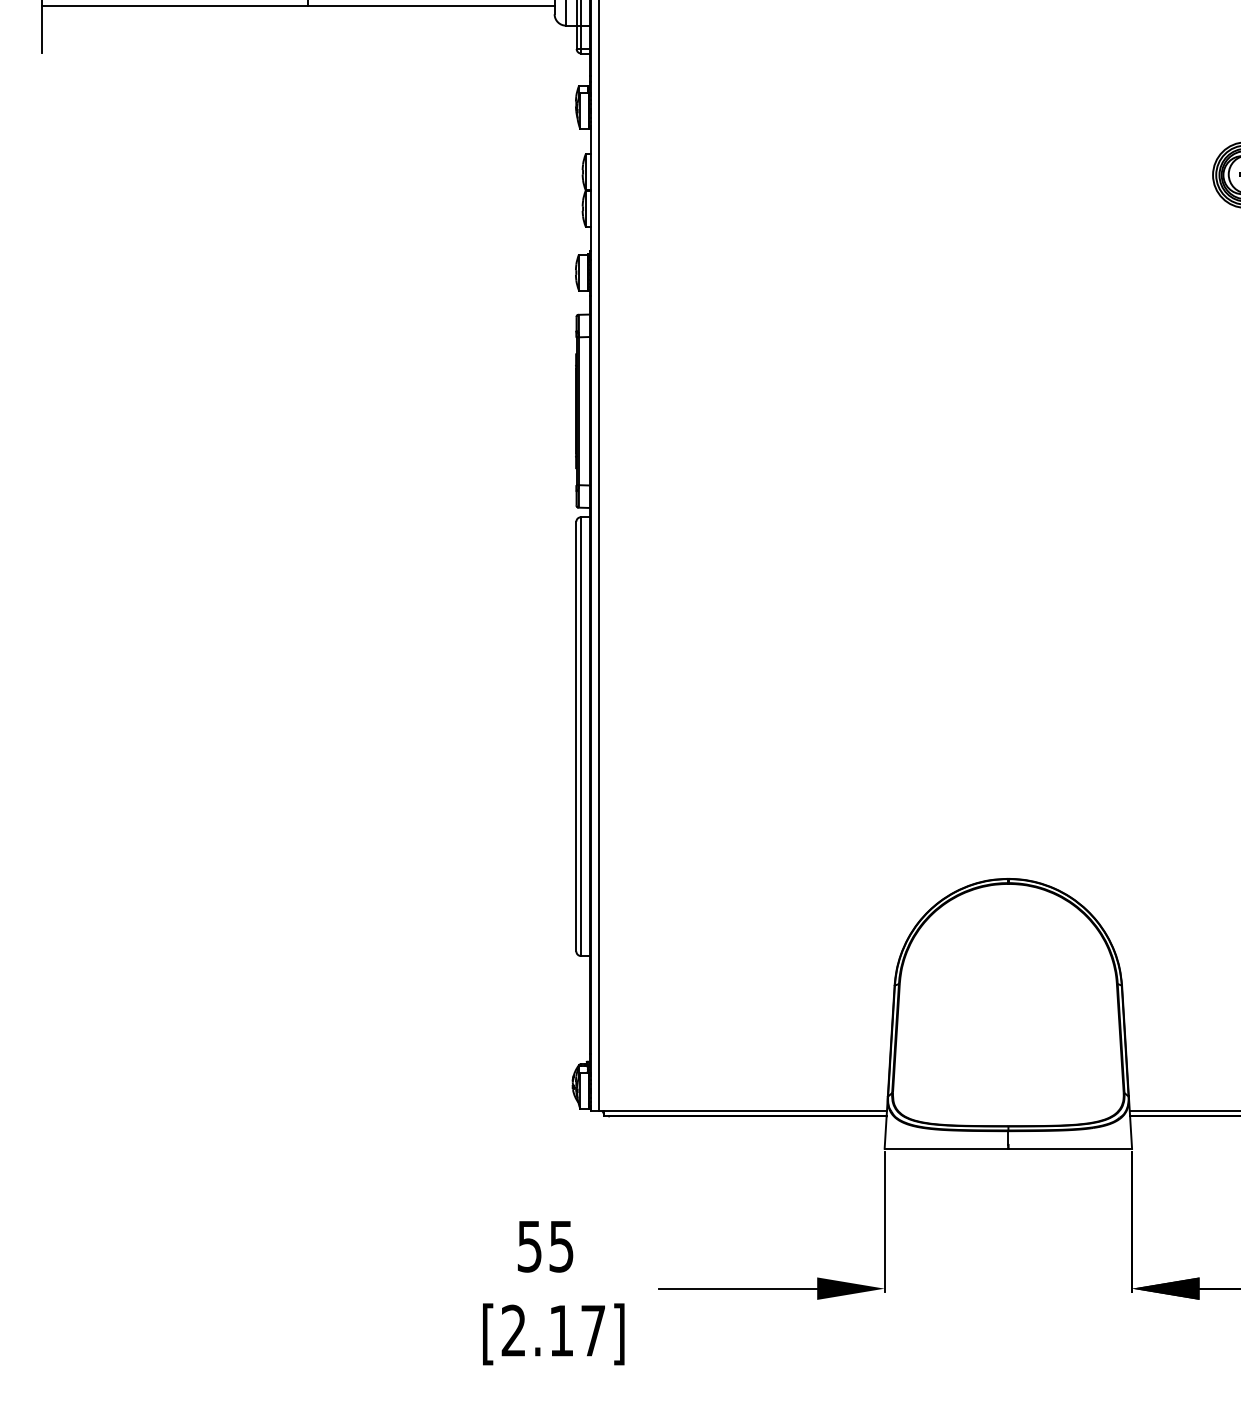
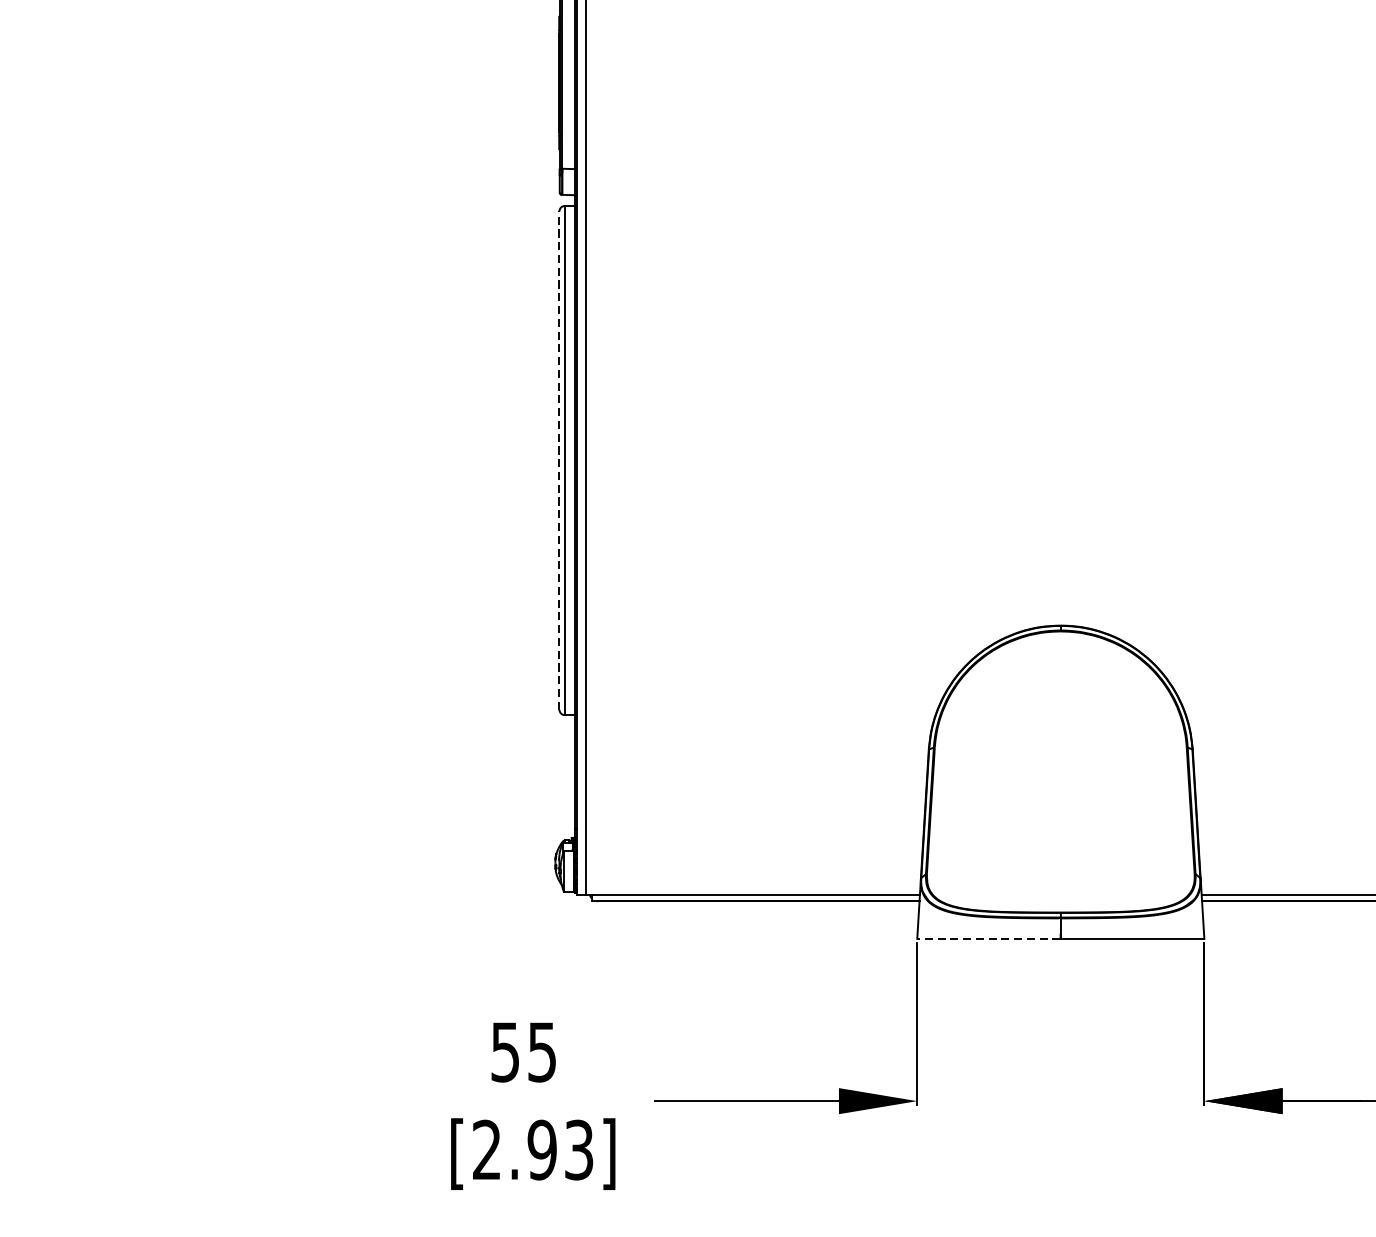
line: (576, 736) -> (559, 460), solid -> dashed
line: (946, 1148) -> (989, 938), solid -> dashed
text: (577, 1330) -> (560, 1149), [2.17] -> [2.93]

